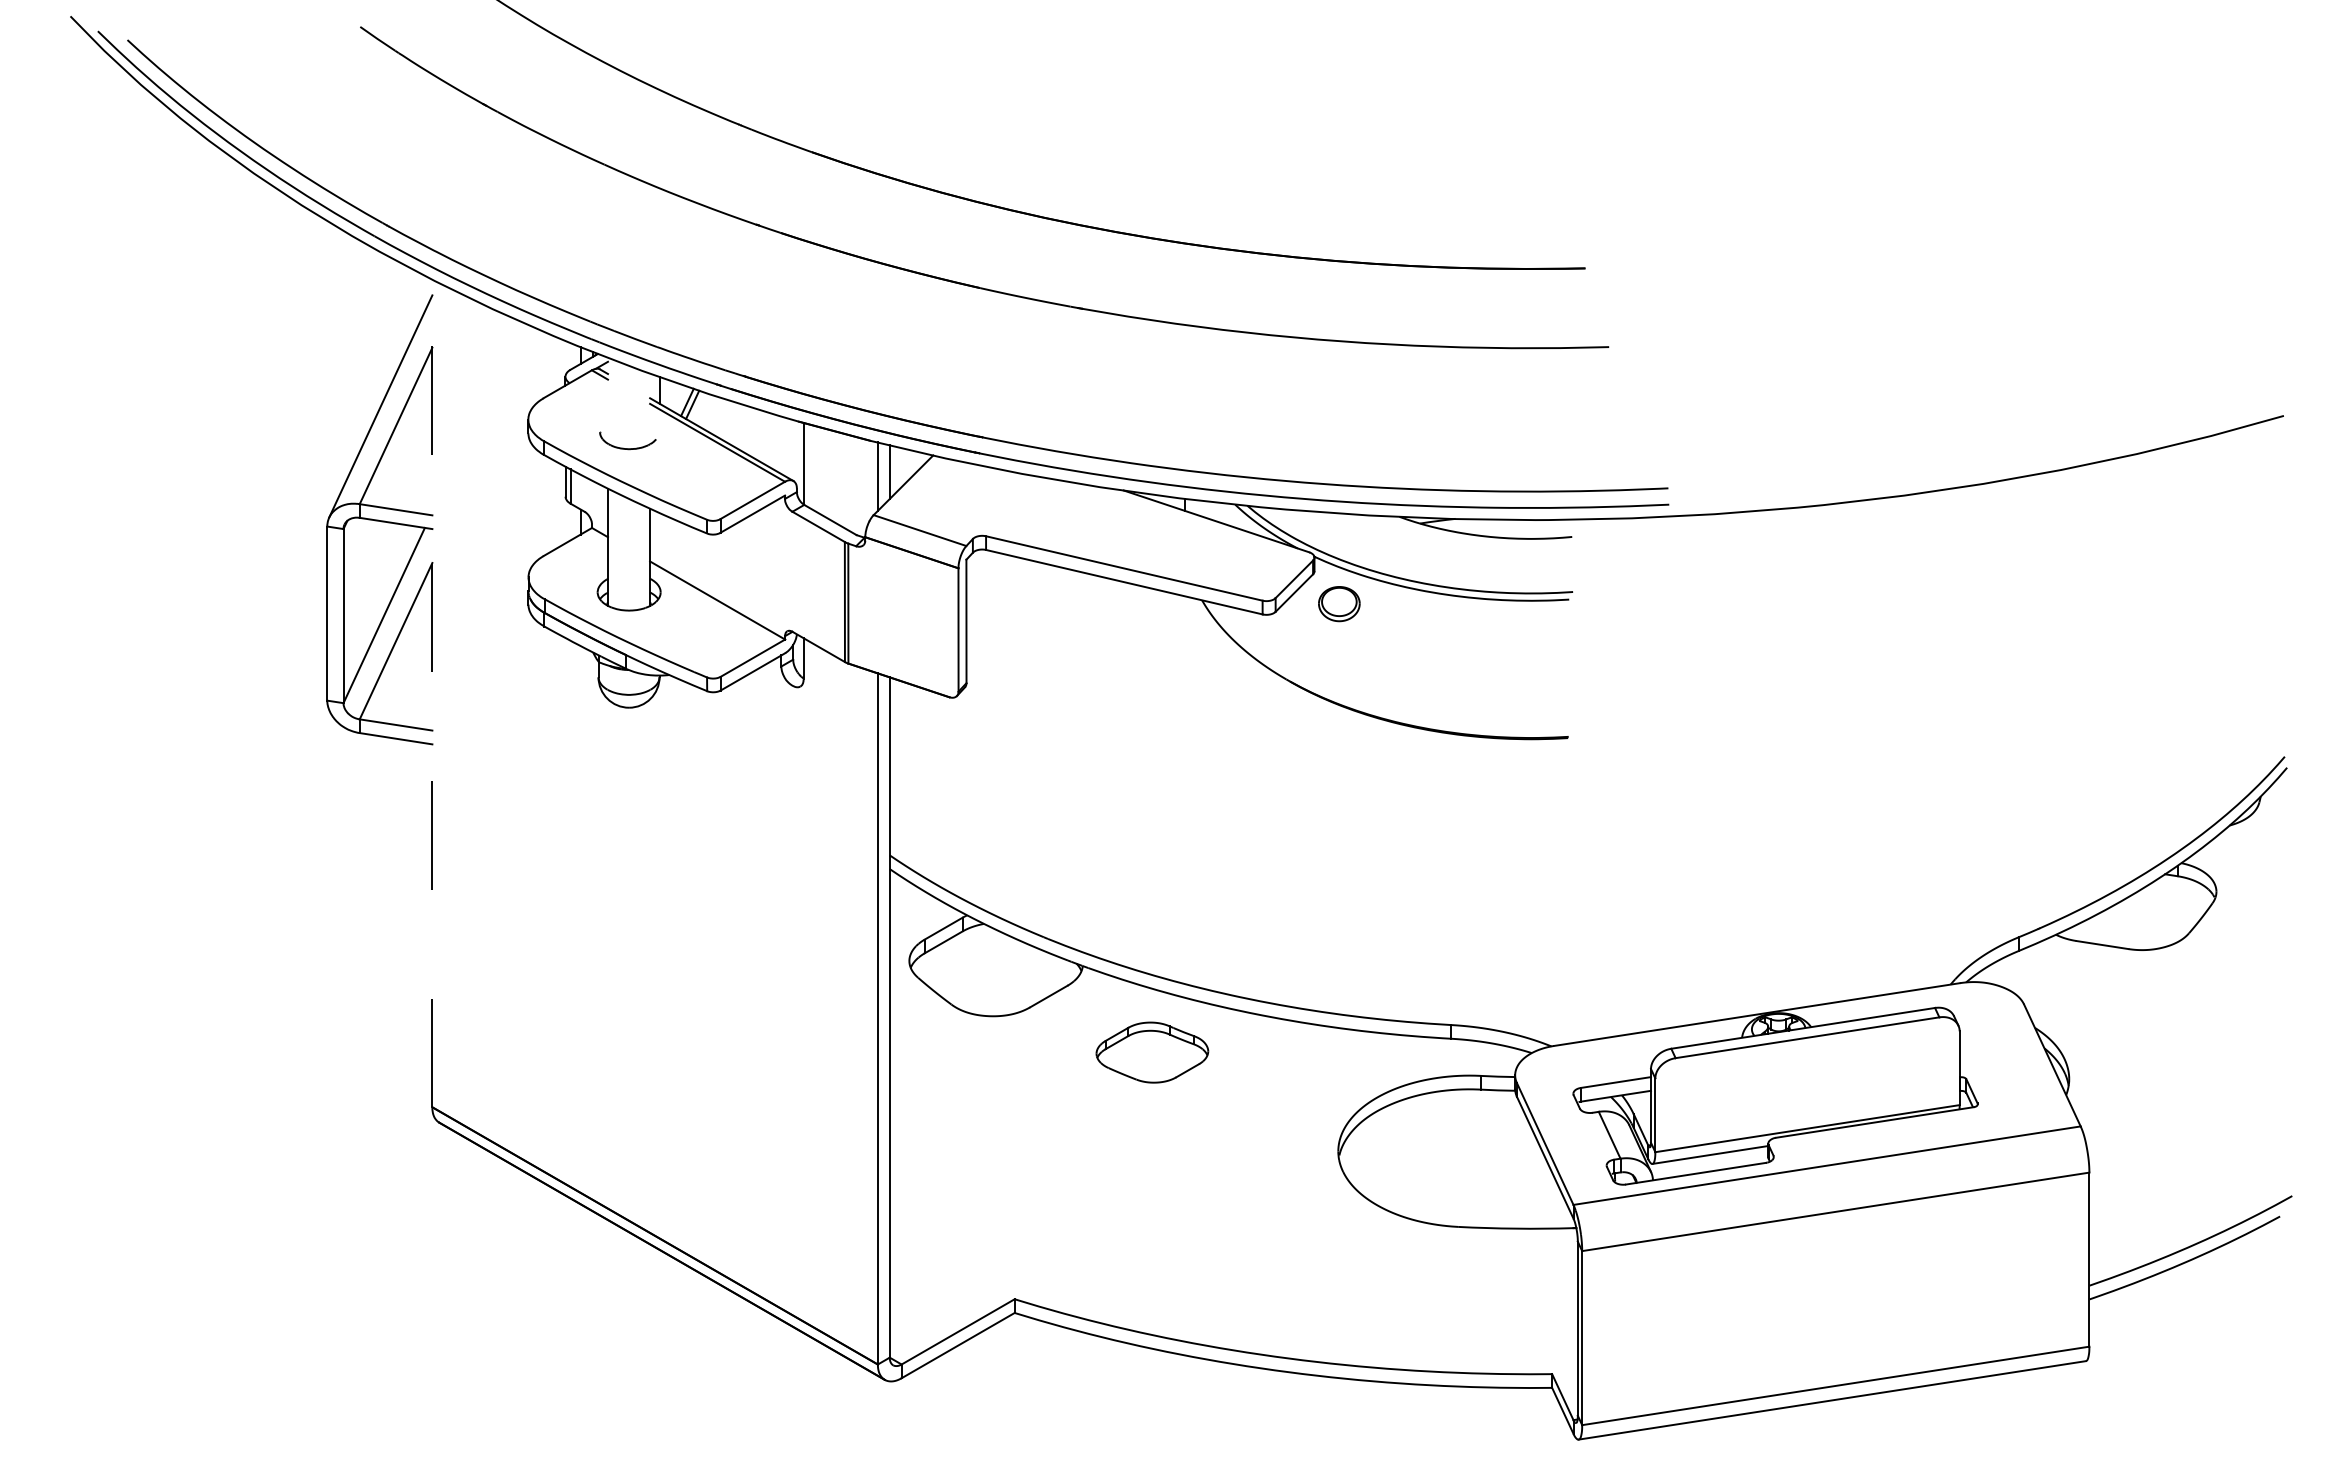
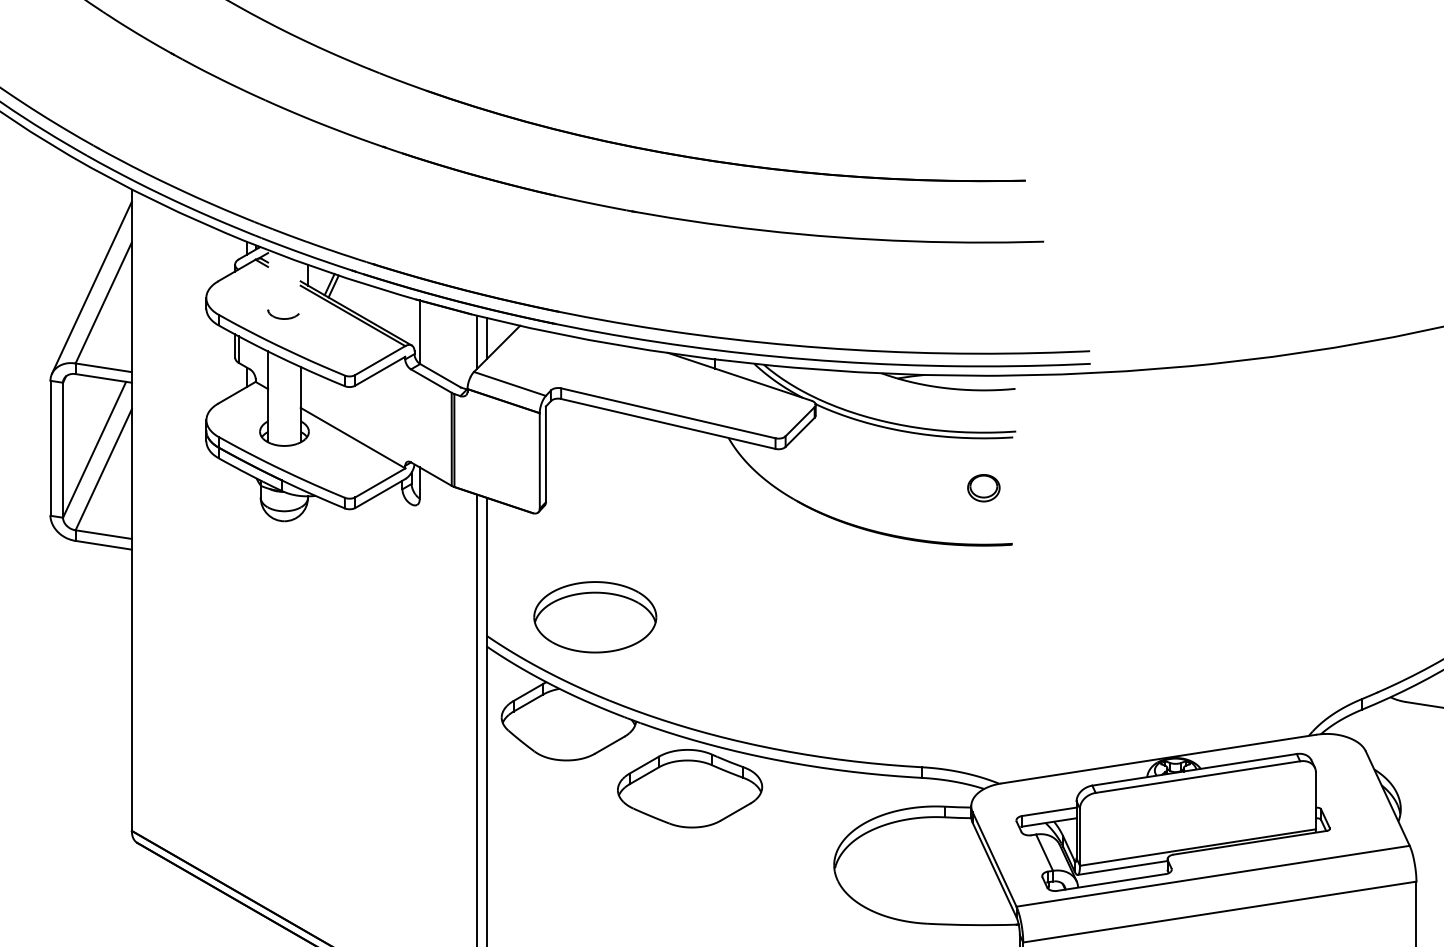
part: (627, 440) -> (283, 314), size x0.71
part: (1339, 604) -> (983, 488), moved
line: (432, 693) -> (132, 510), dashed -> solid
part: (1029, 831) -> (594, 617), added
part: (1152, 1052) -> (690, 788), size x1.67

